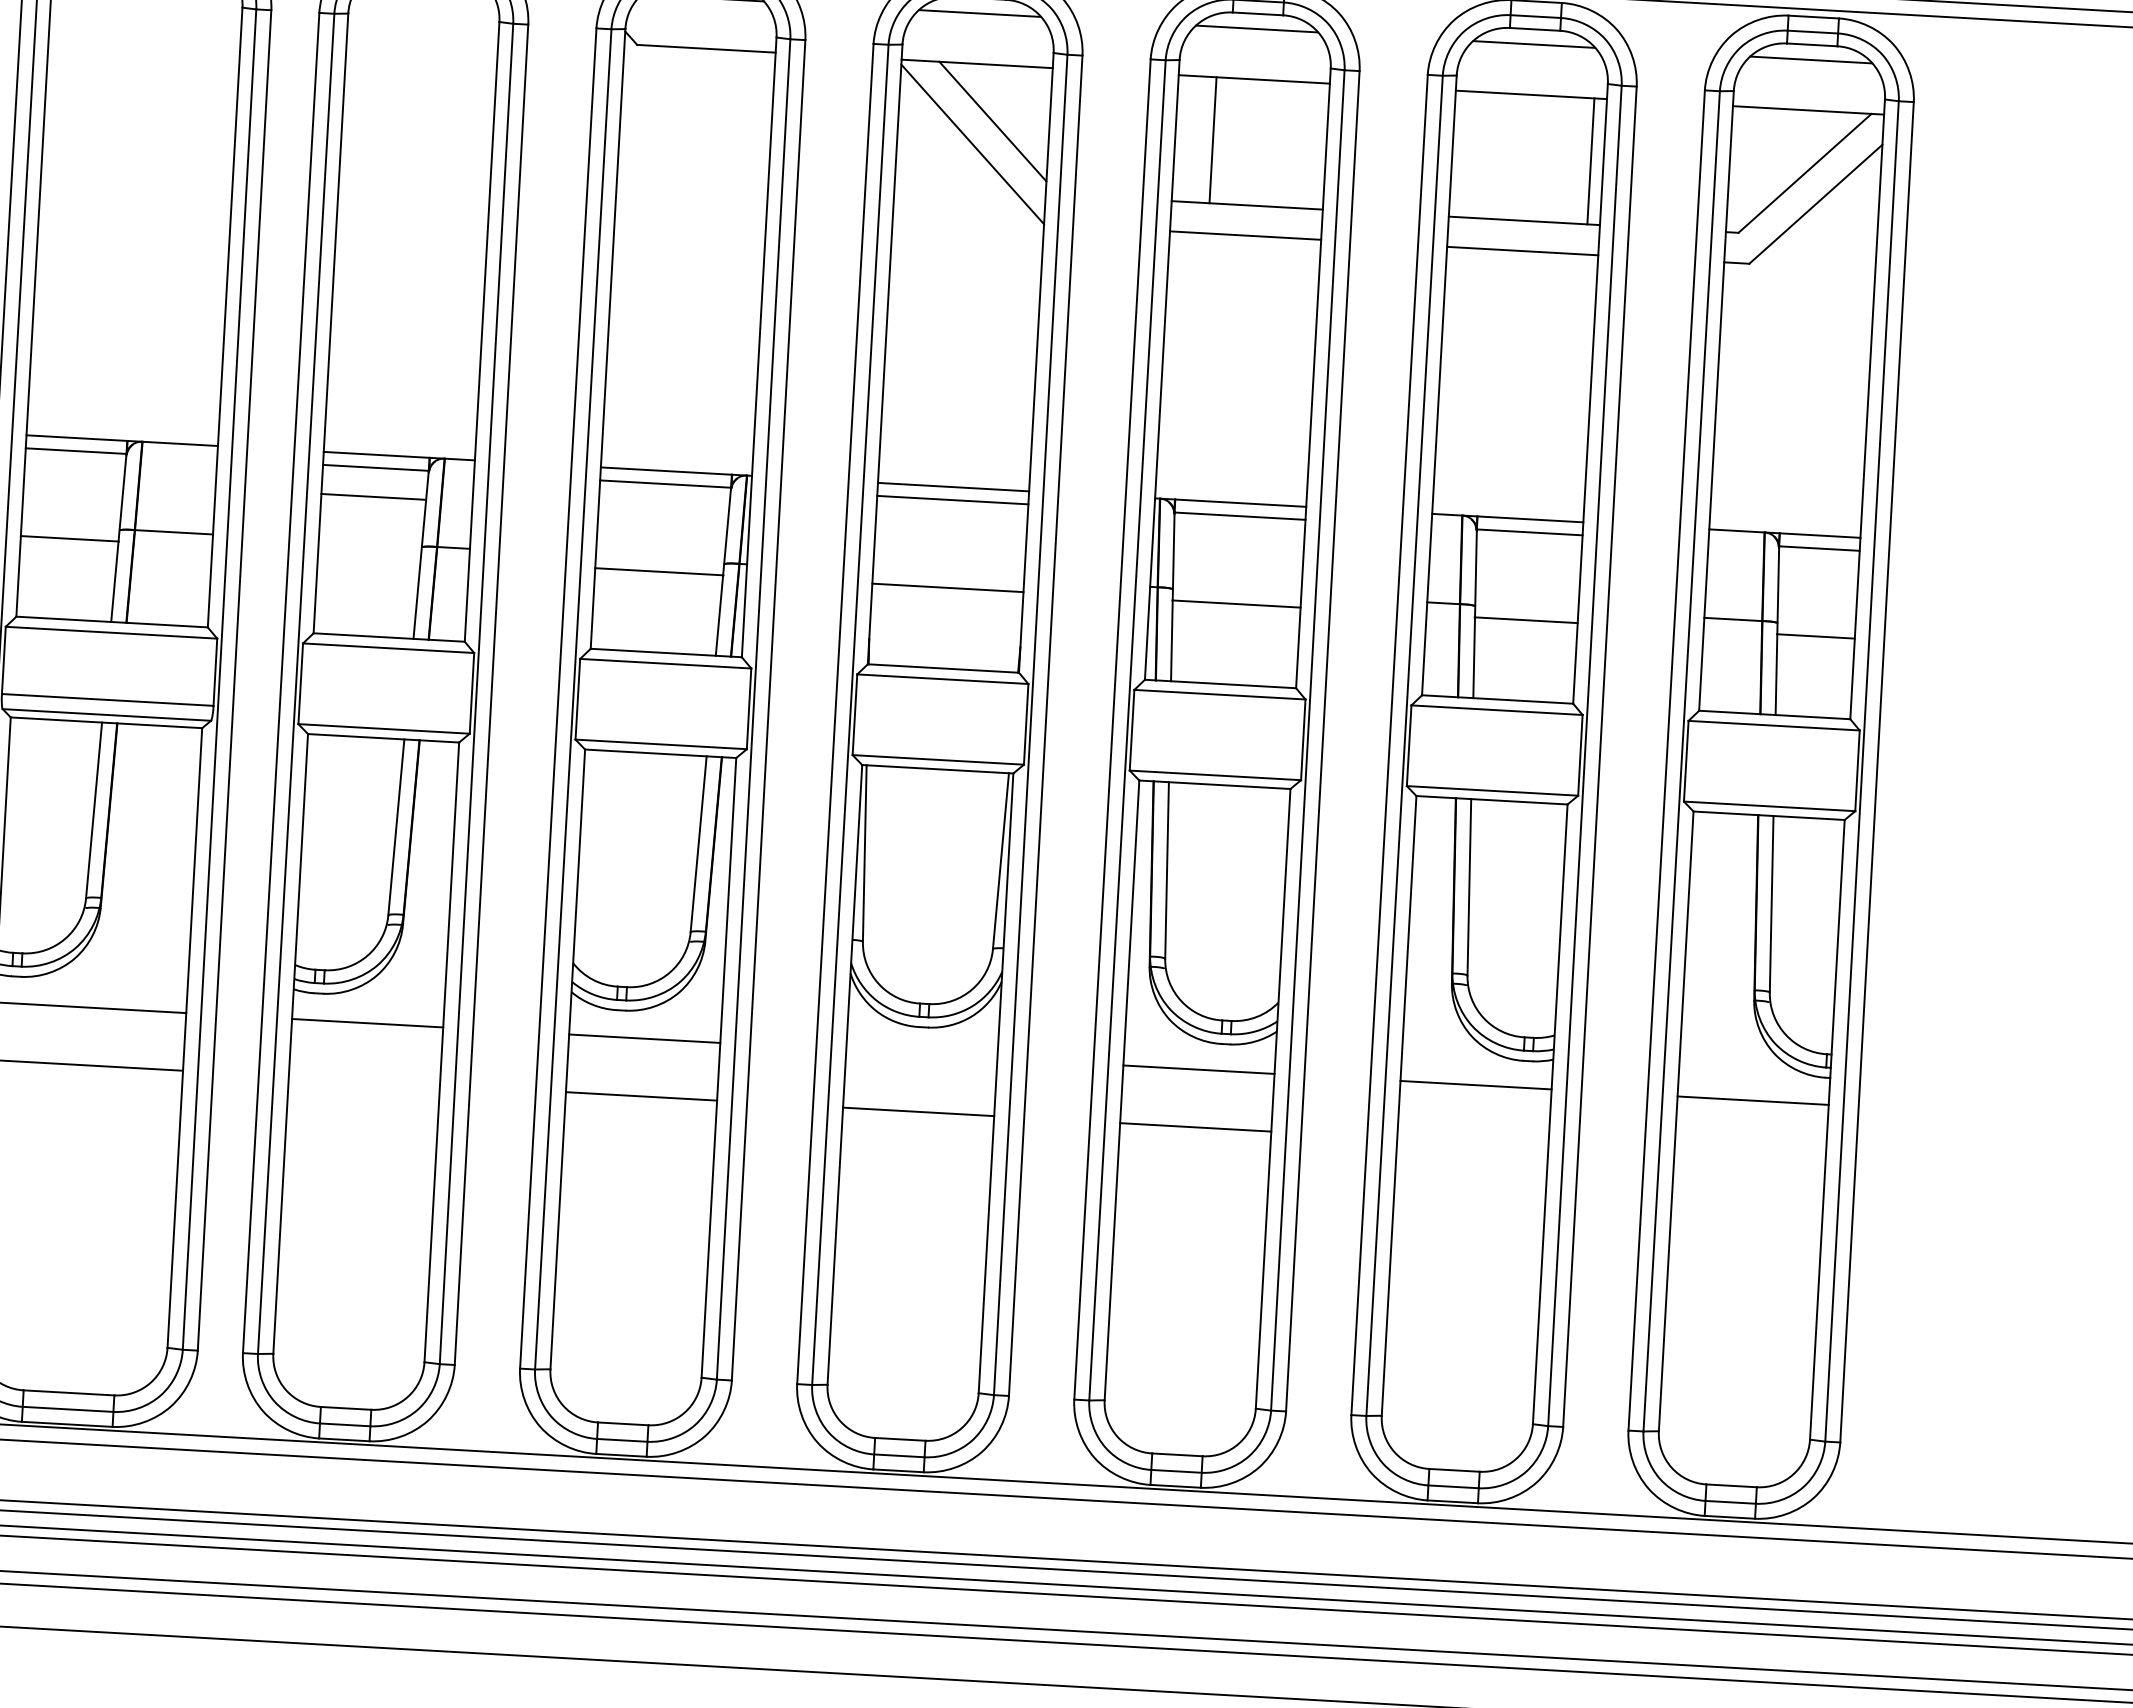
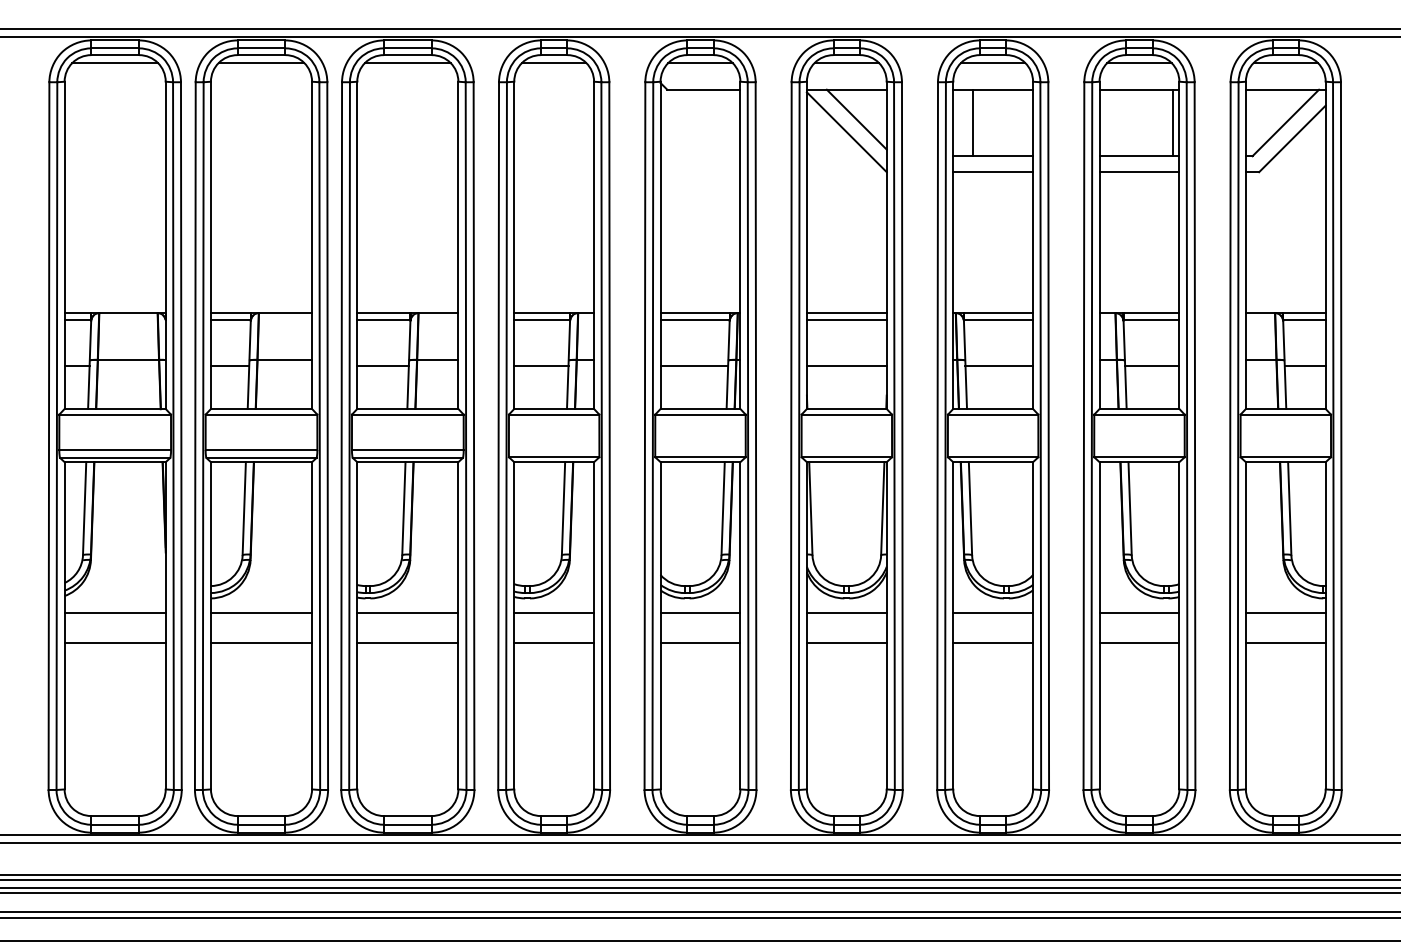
line: (373, 497) -> (541, 366), moved
line: (921, 1053) -> (846, 612), added
line: (365, 1081) -> (554, 643), added
line: (1472, 1143) -> (1139, 643), added
line: (1749, 1159) -> (1285, 643), added

